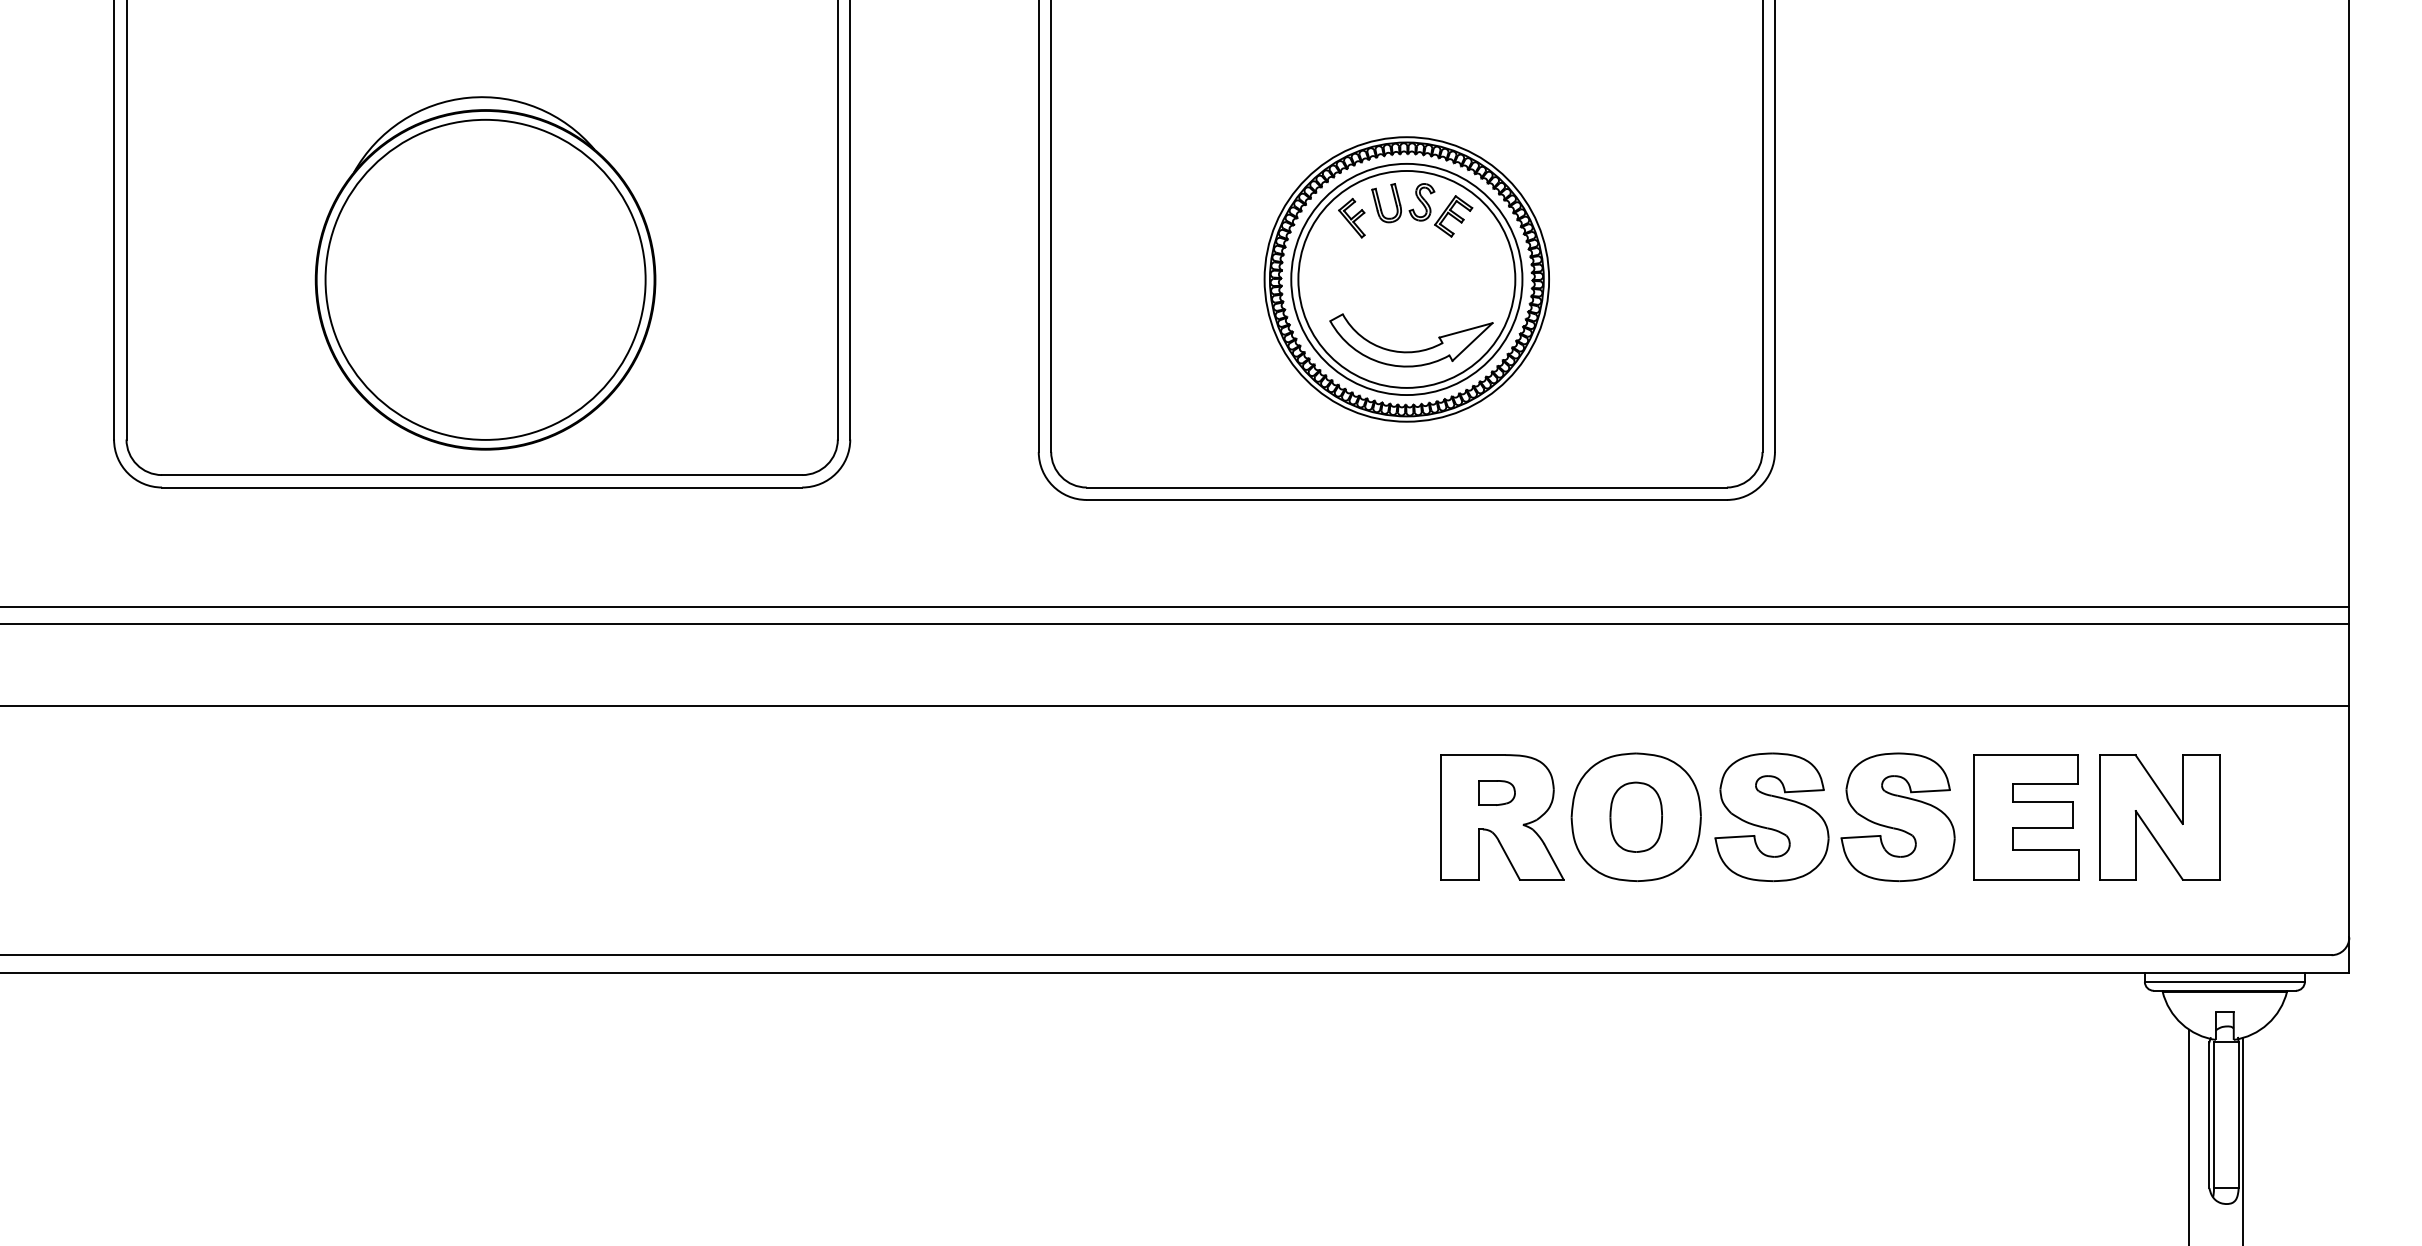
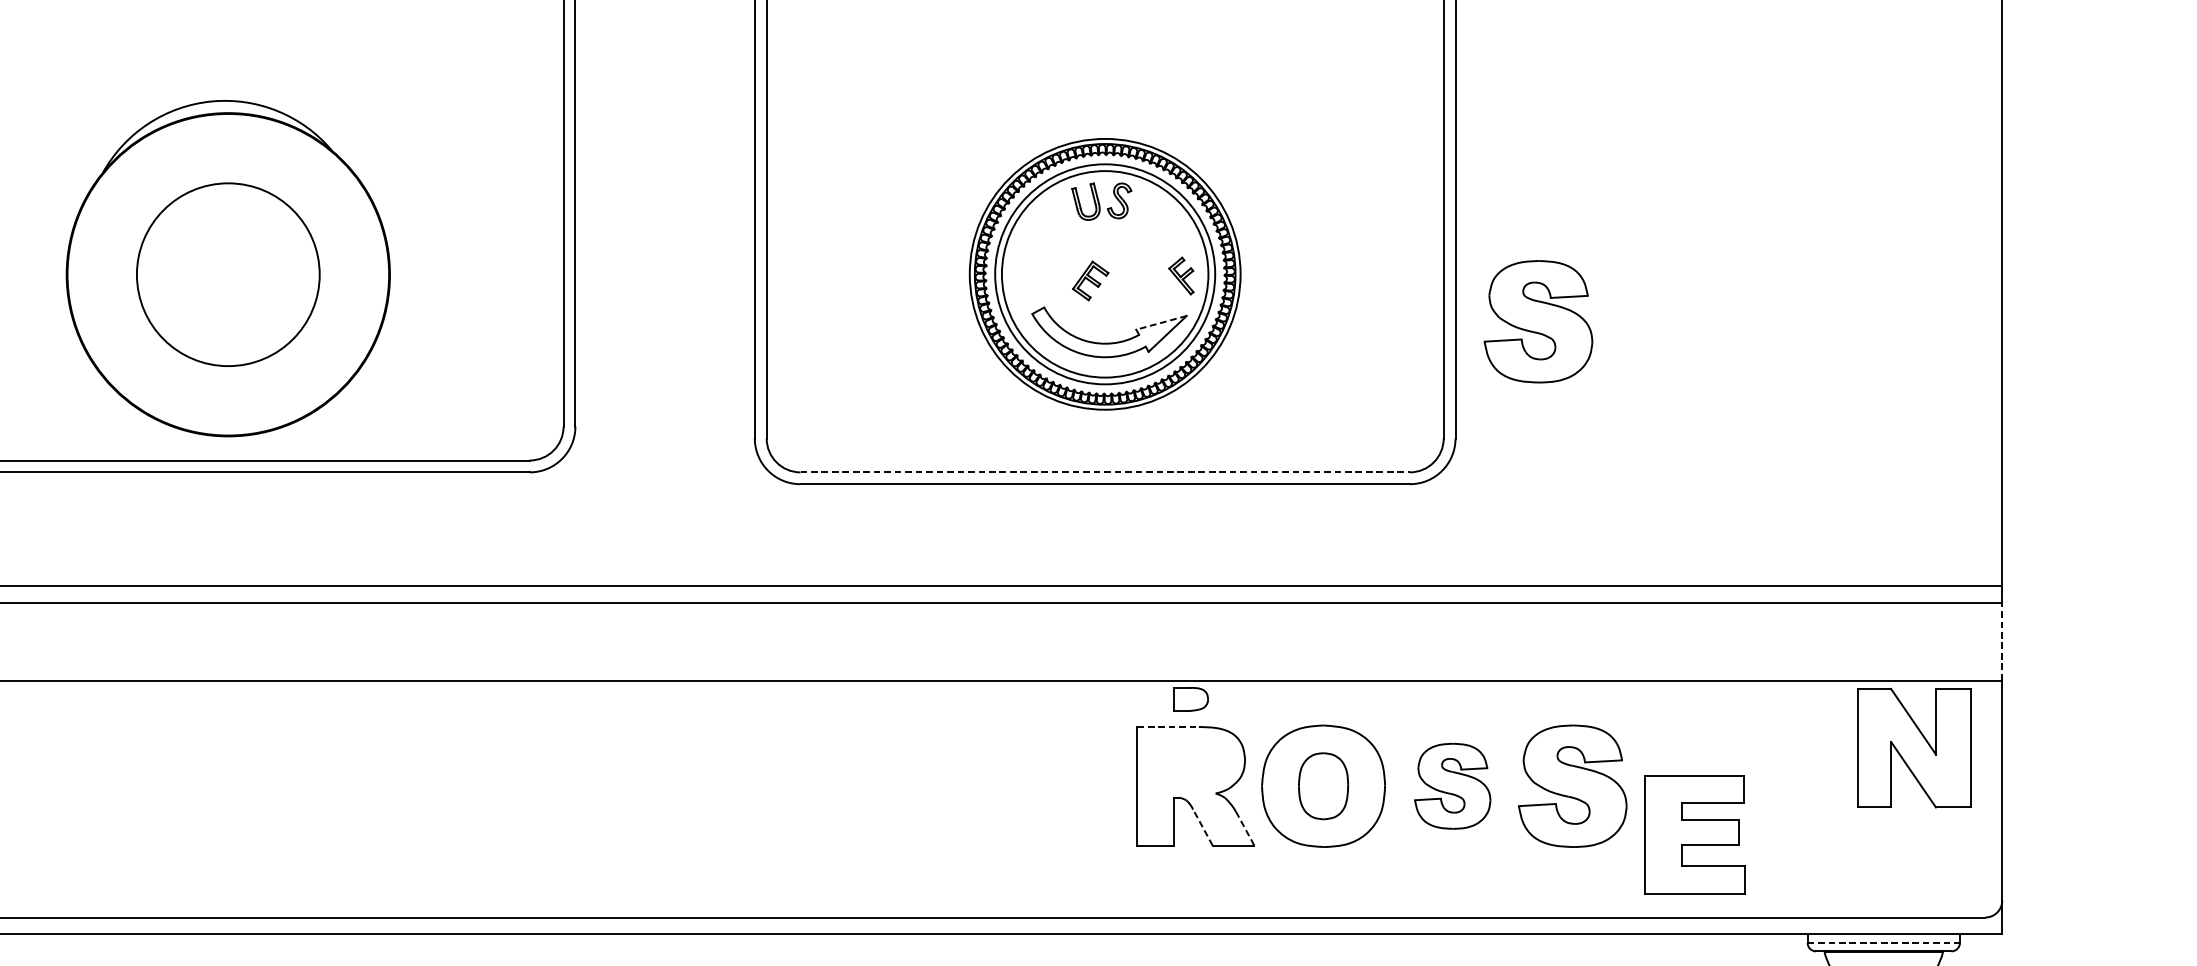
part: (1453, 216) -> (1090, 281), moved
part: (1351, 217) -> (1180, 275), moved
circle: (485, 279) -> (228, 274), size x0.6
part: (1861, 329) -> (1537, 321), added
line: (1465, 330) -> (1161, 322), solid -> dashed
line: (1407, 487) -> (1105, 472), solid -> dashed
line: (2349, 665) -> (2002, 641), solid -> dashed
line: (1473, 755) -> (1168, 727), solid -> dashed
part: (1496, 792) -> (1190, 698), moved
part: (1771, 817) -> (1452, 786), size x0.7
part: (2026, 817) -> (1694, 834), moved
part: (2159, 817) -> (1913, 748), moved
line: (1509, 860) -> (1202, 827), solid -> dashed
line: (1554, 862) -> (1245, 829), solid -> dashed
line: (2225, 981) -> (1884, 942), solid -> dashed

